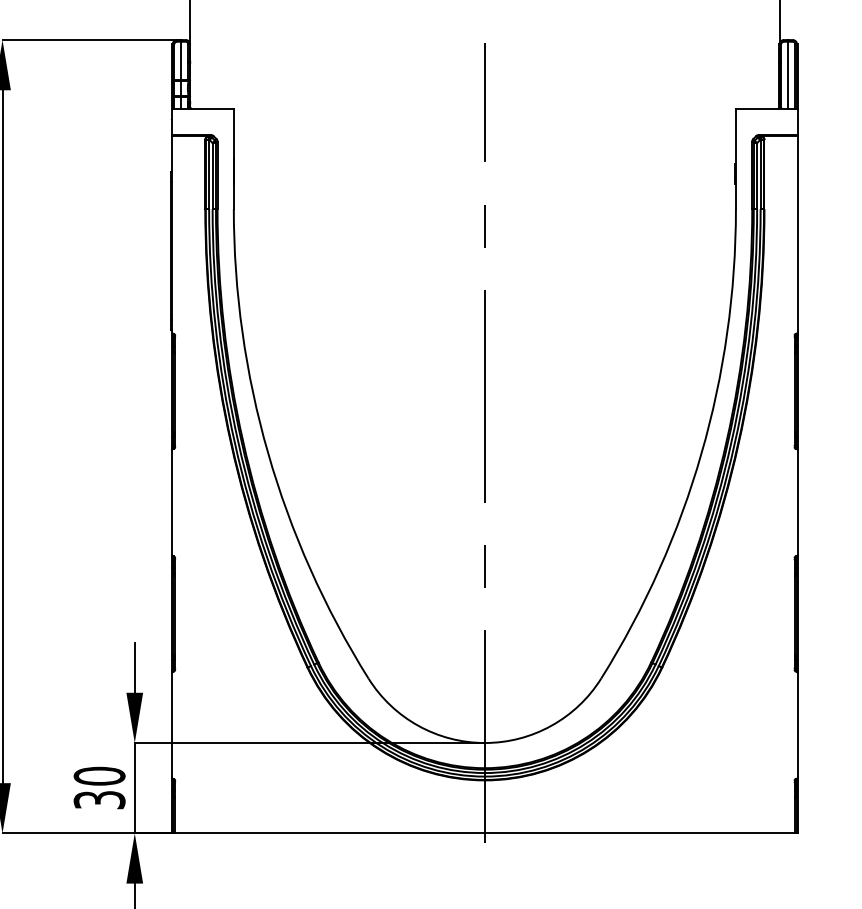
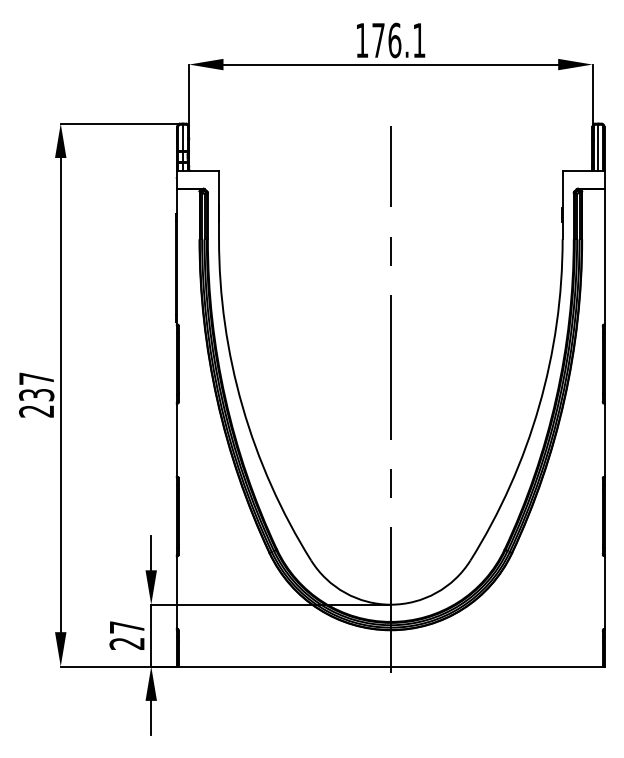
text: (98, 788) -> (126, 635), 30 -> 27

